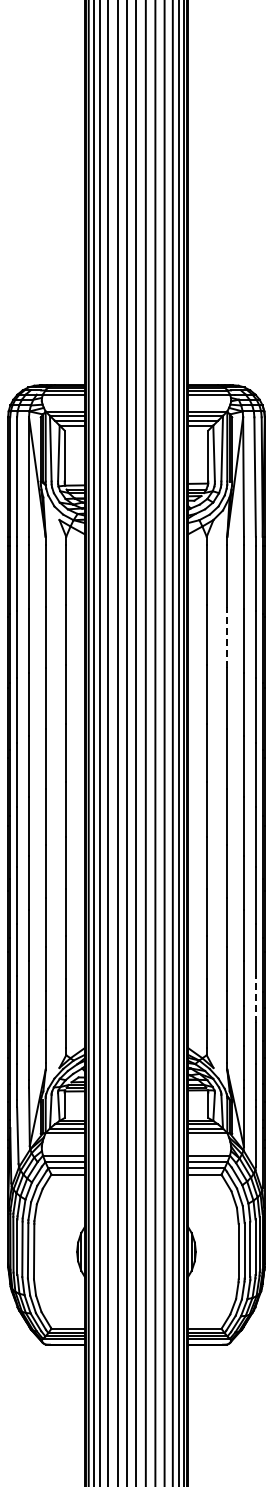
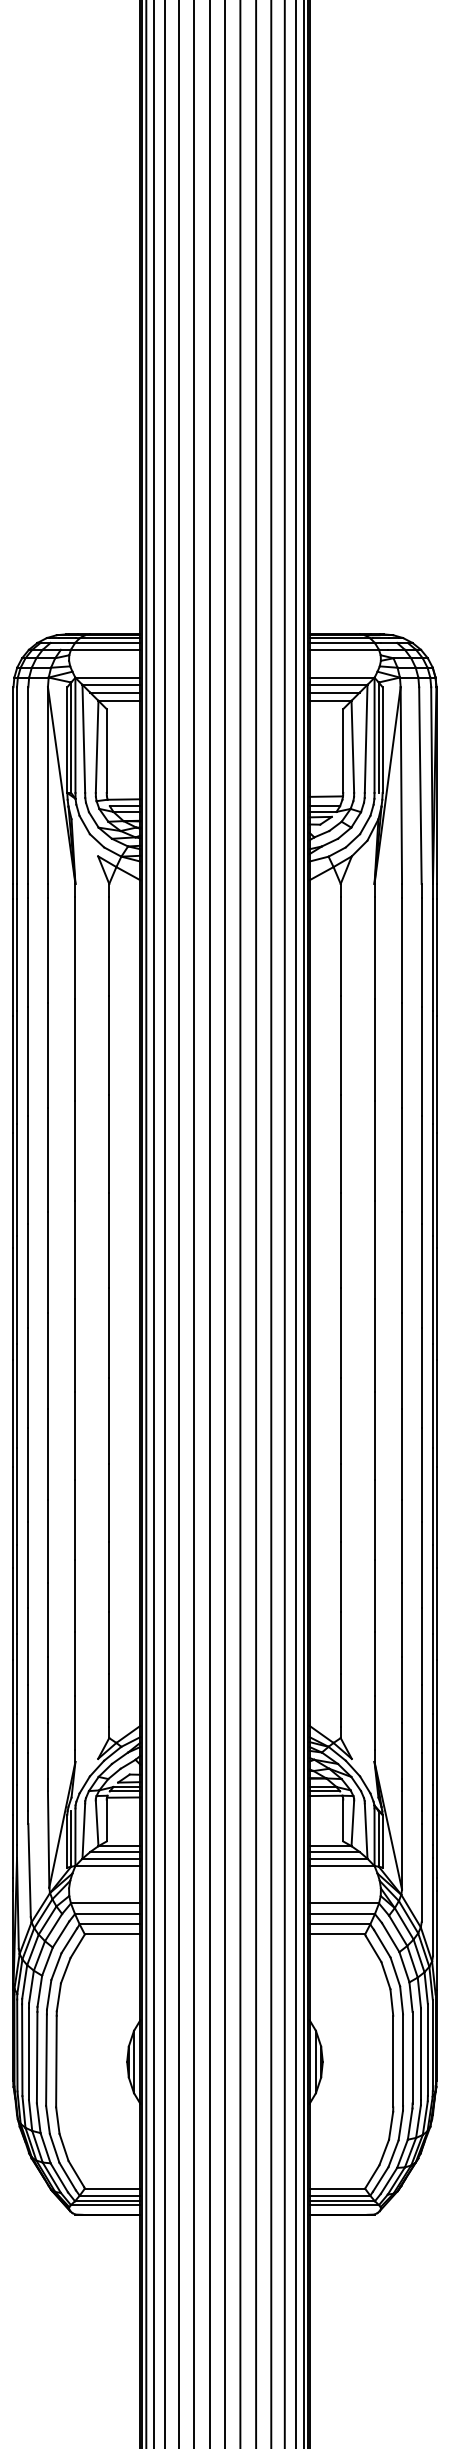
line: (227, 637) -> (374, 1049), dashed -> solid
line: (255, 999) -> (421, 1646), dashed -> solid

